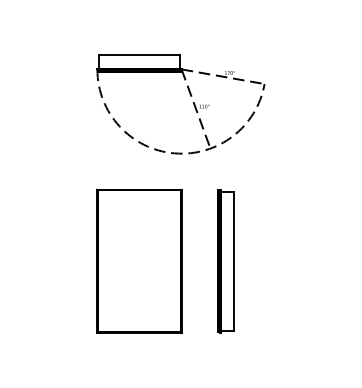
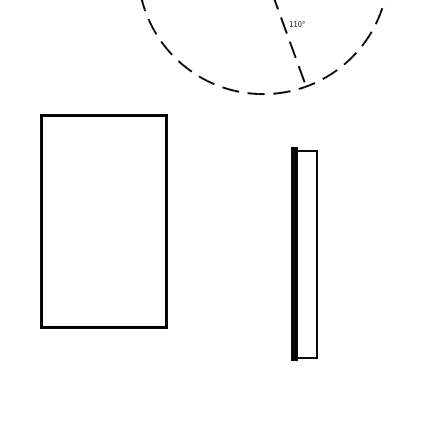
part: (139, 260) -> (103, 220), moved
part: (225, 261) -> (303, 254), moved

